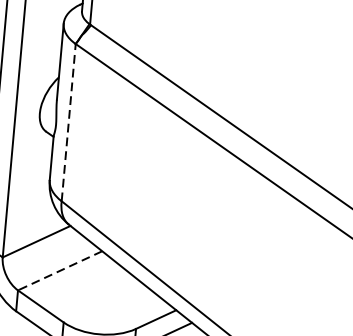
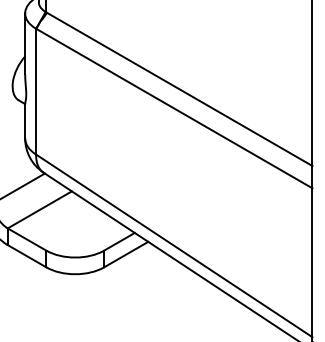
line: (69, 122) -> (36, 91), dashed -> solid
line: (59, 271) -> (39, 210), dashed -> solid

